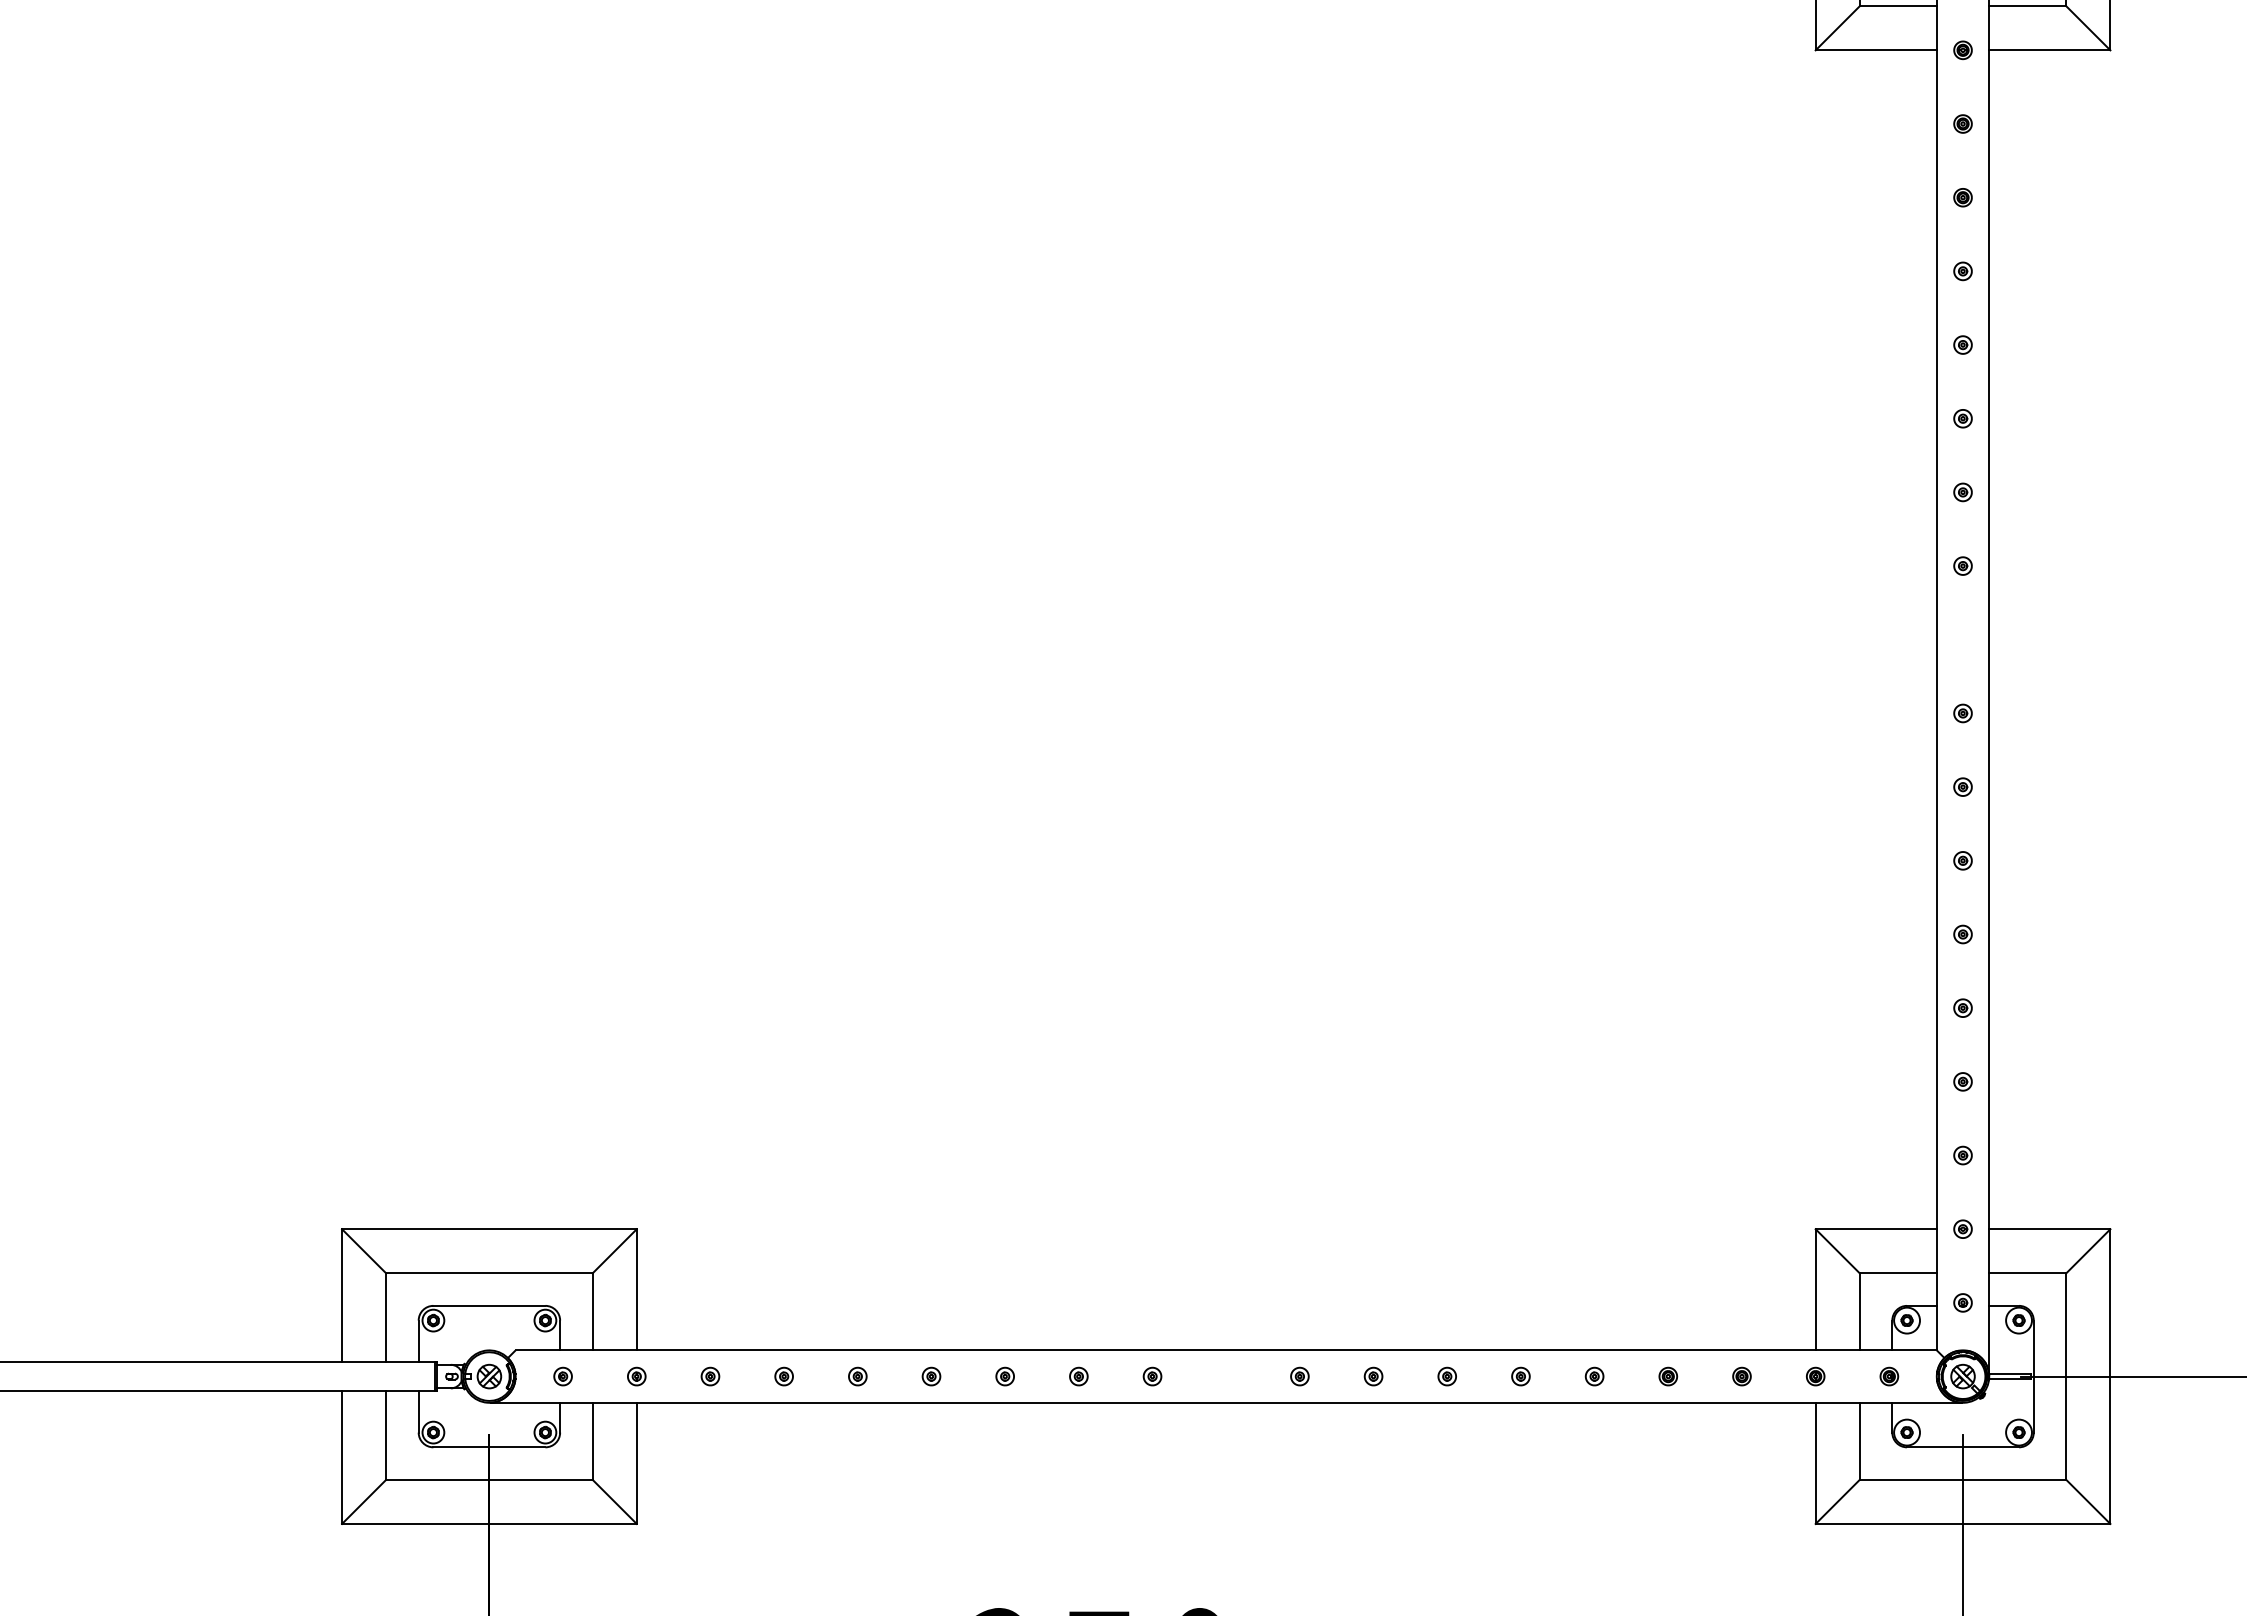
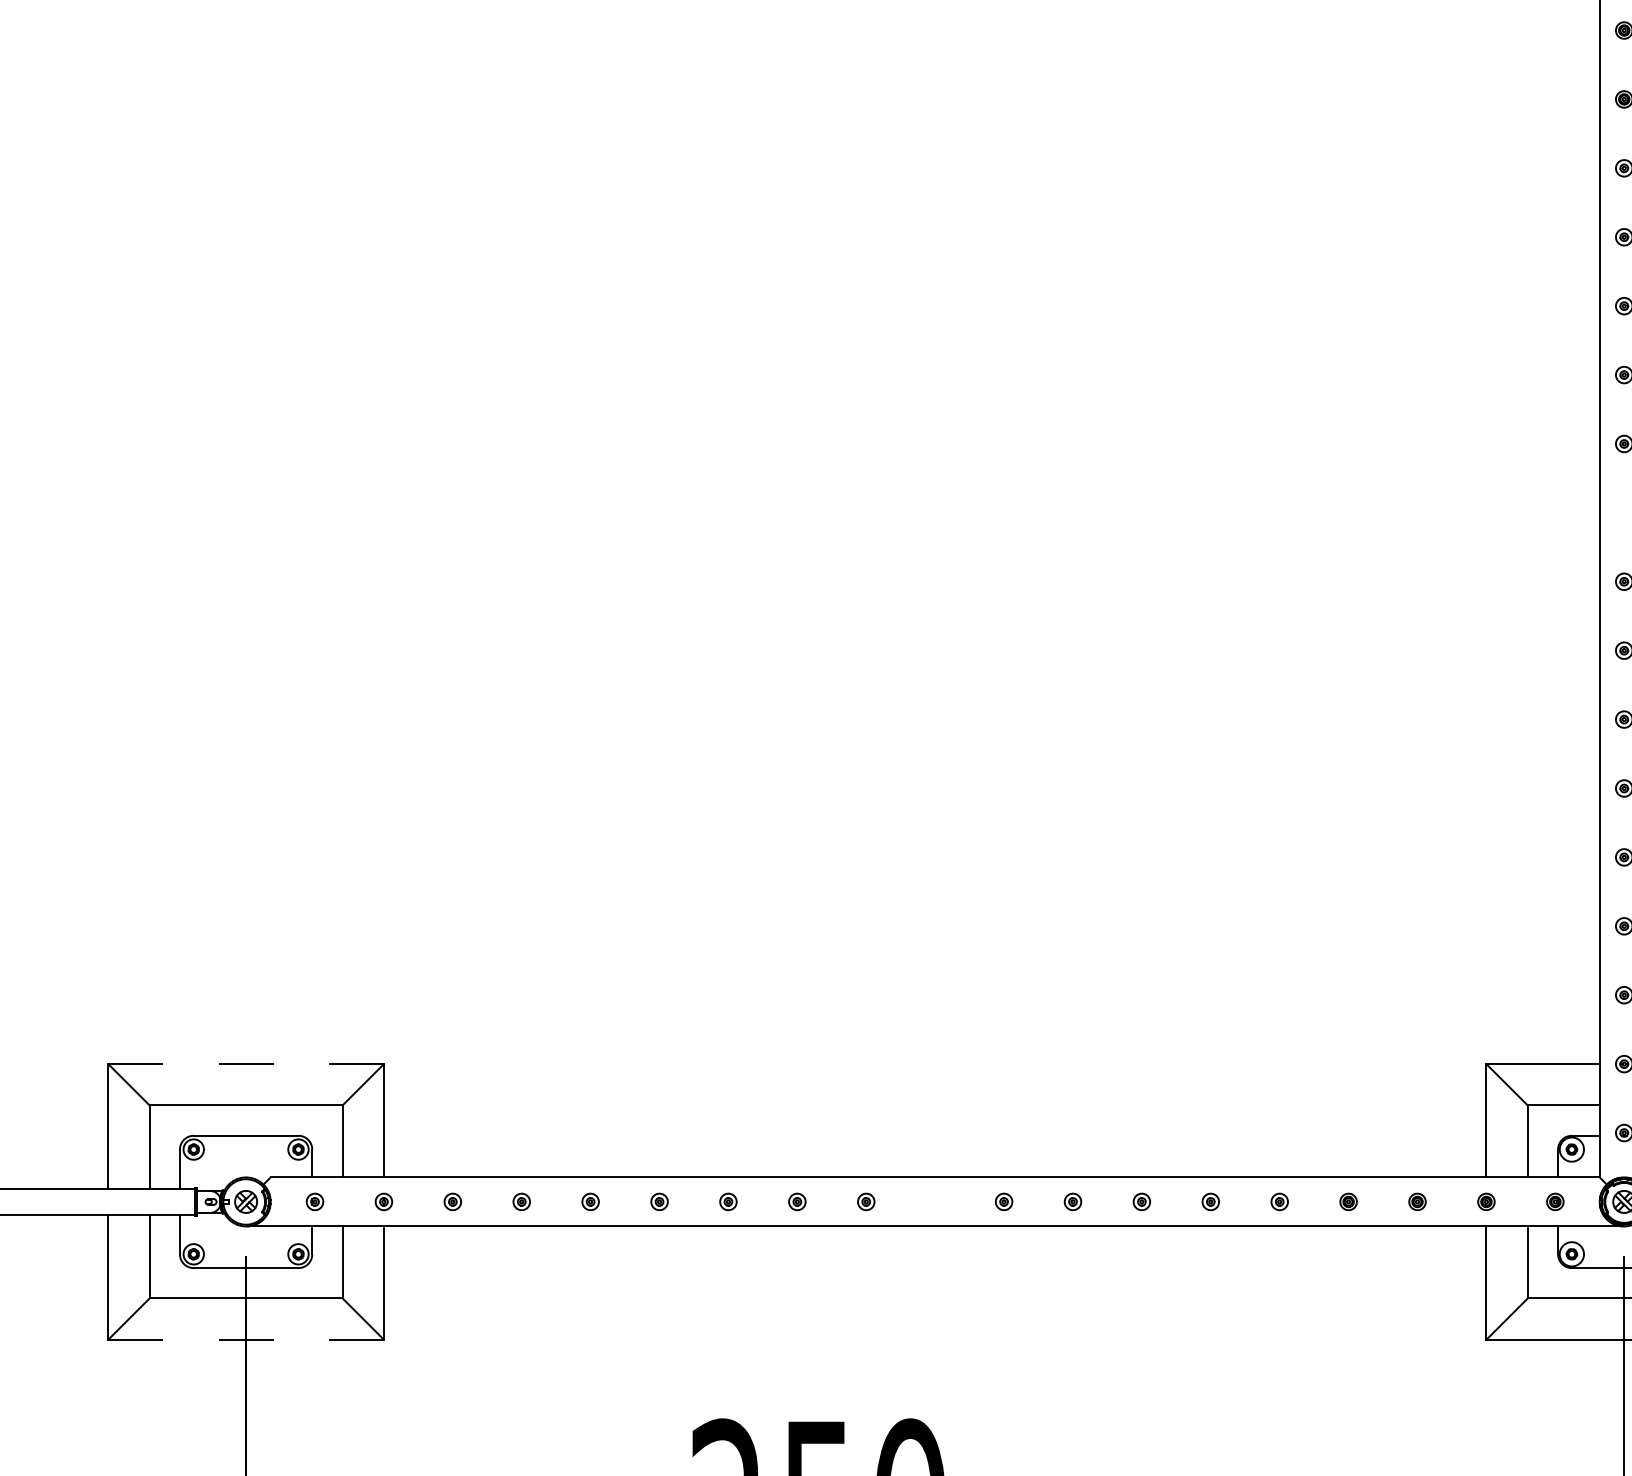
line: (488, 1229) -> (245, 1064), solid -> dashed
line: (489, 1523) -> (246, 1339), solid -> dashed

